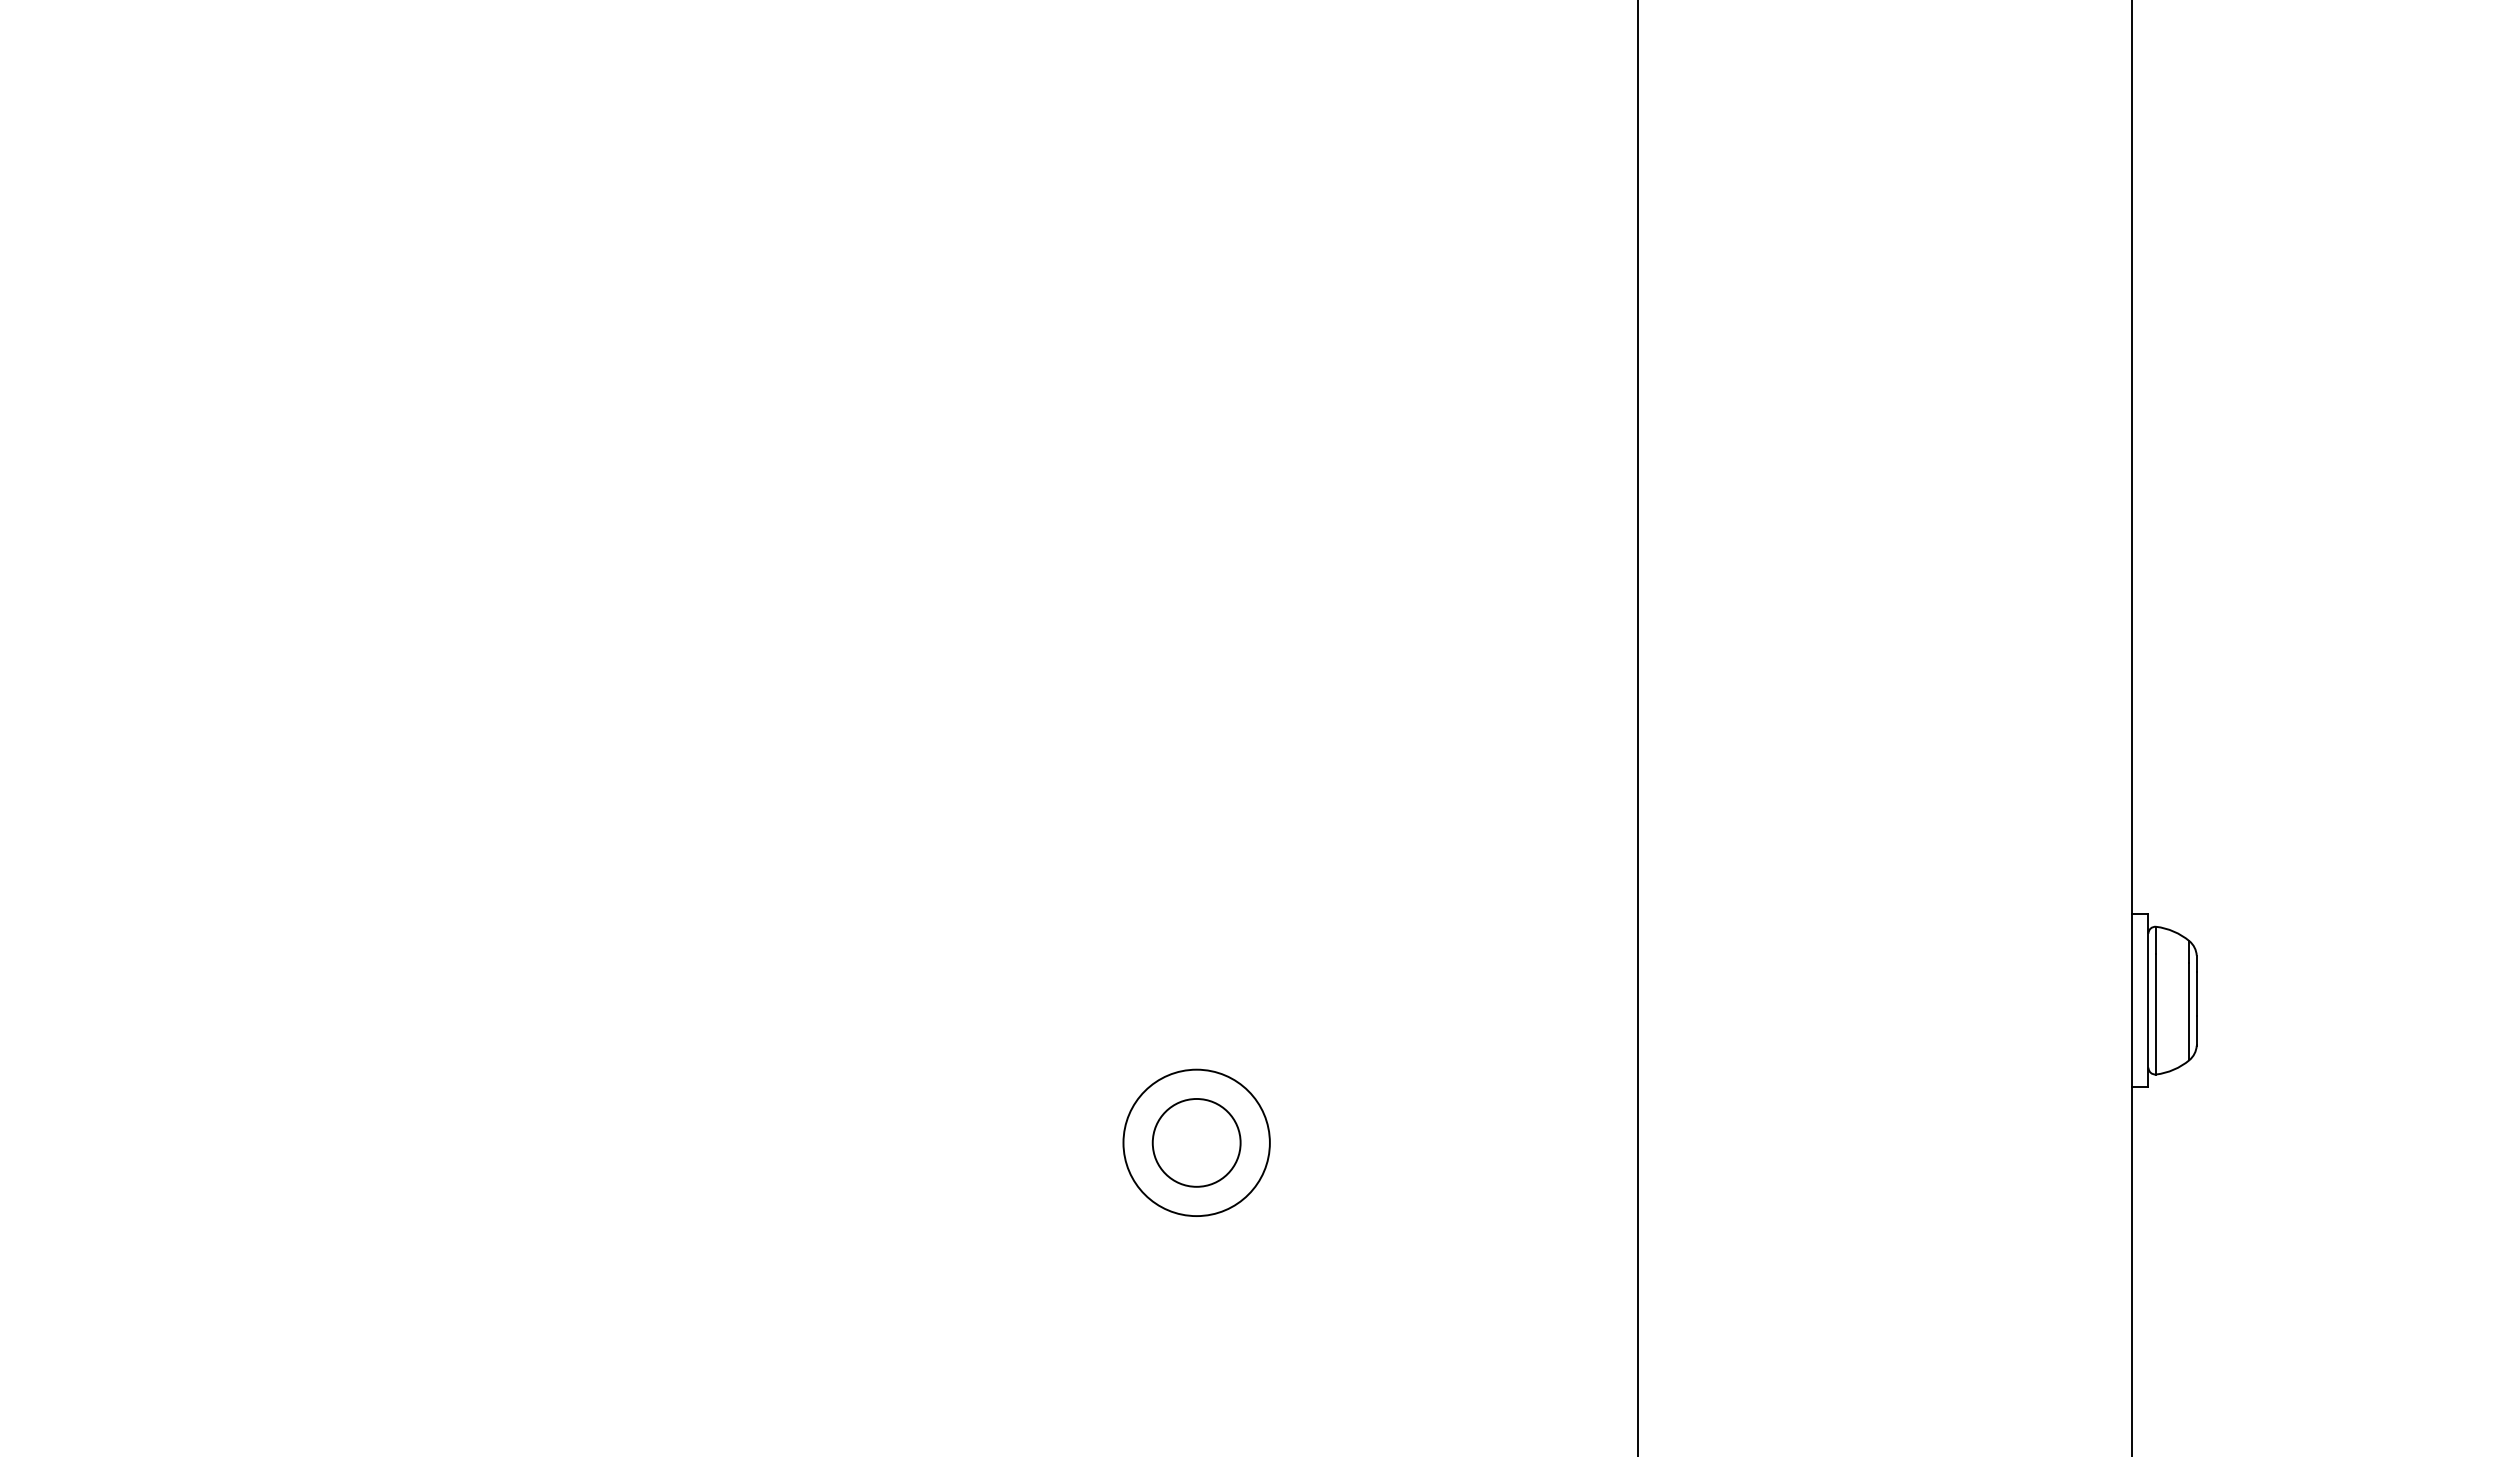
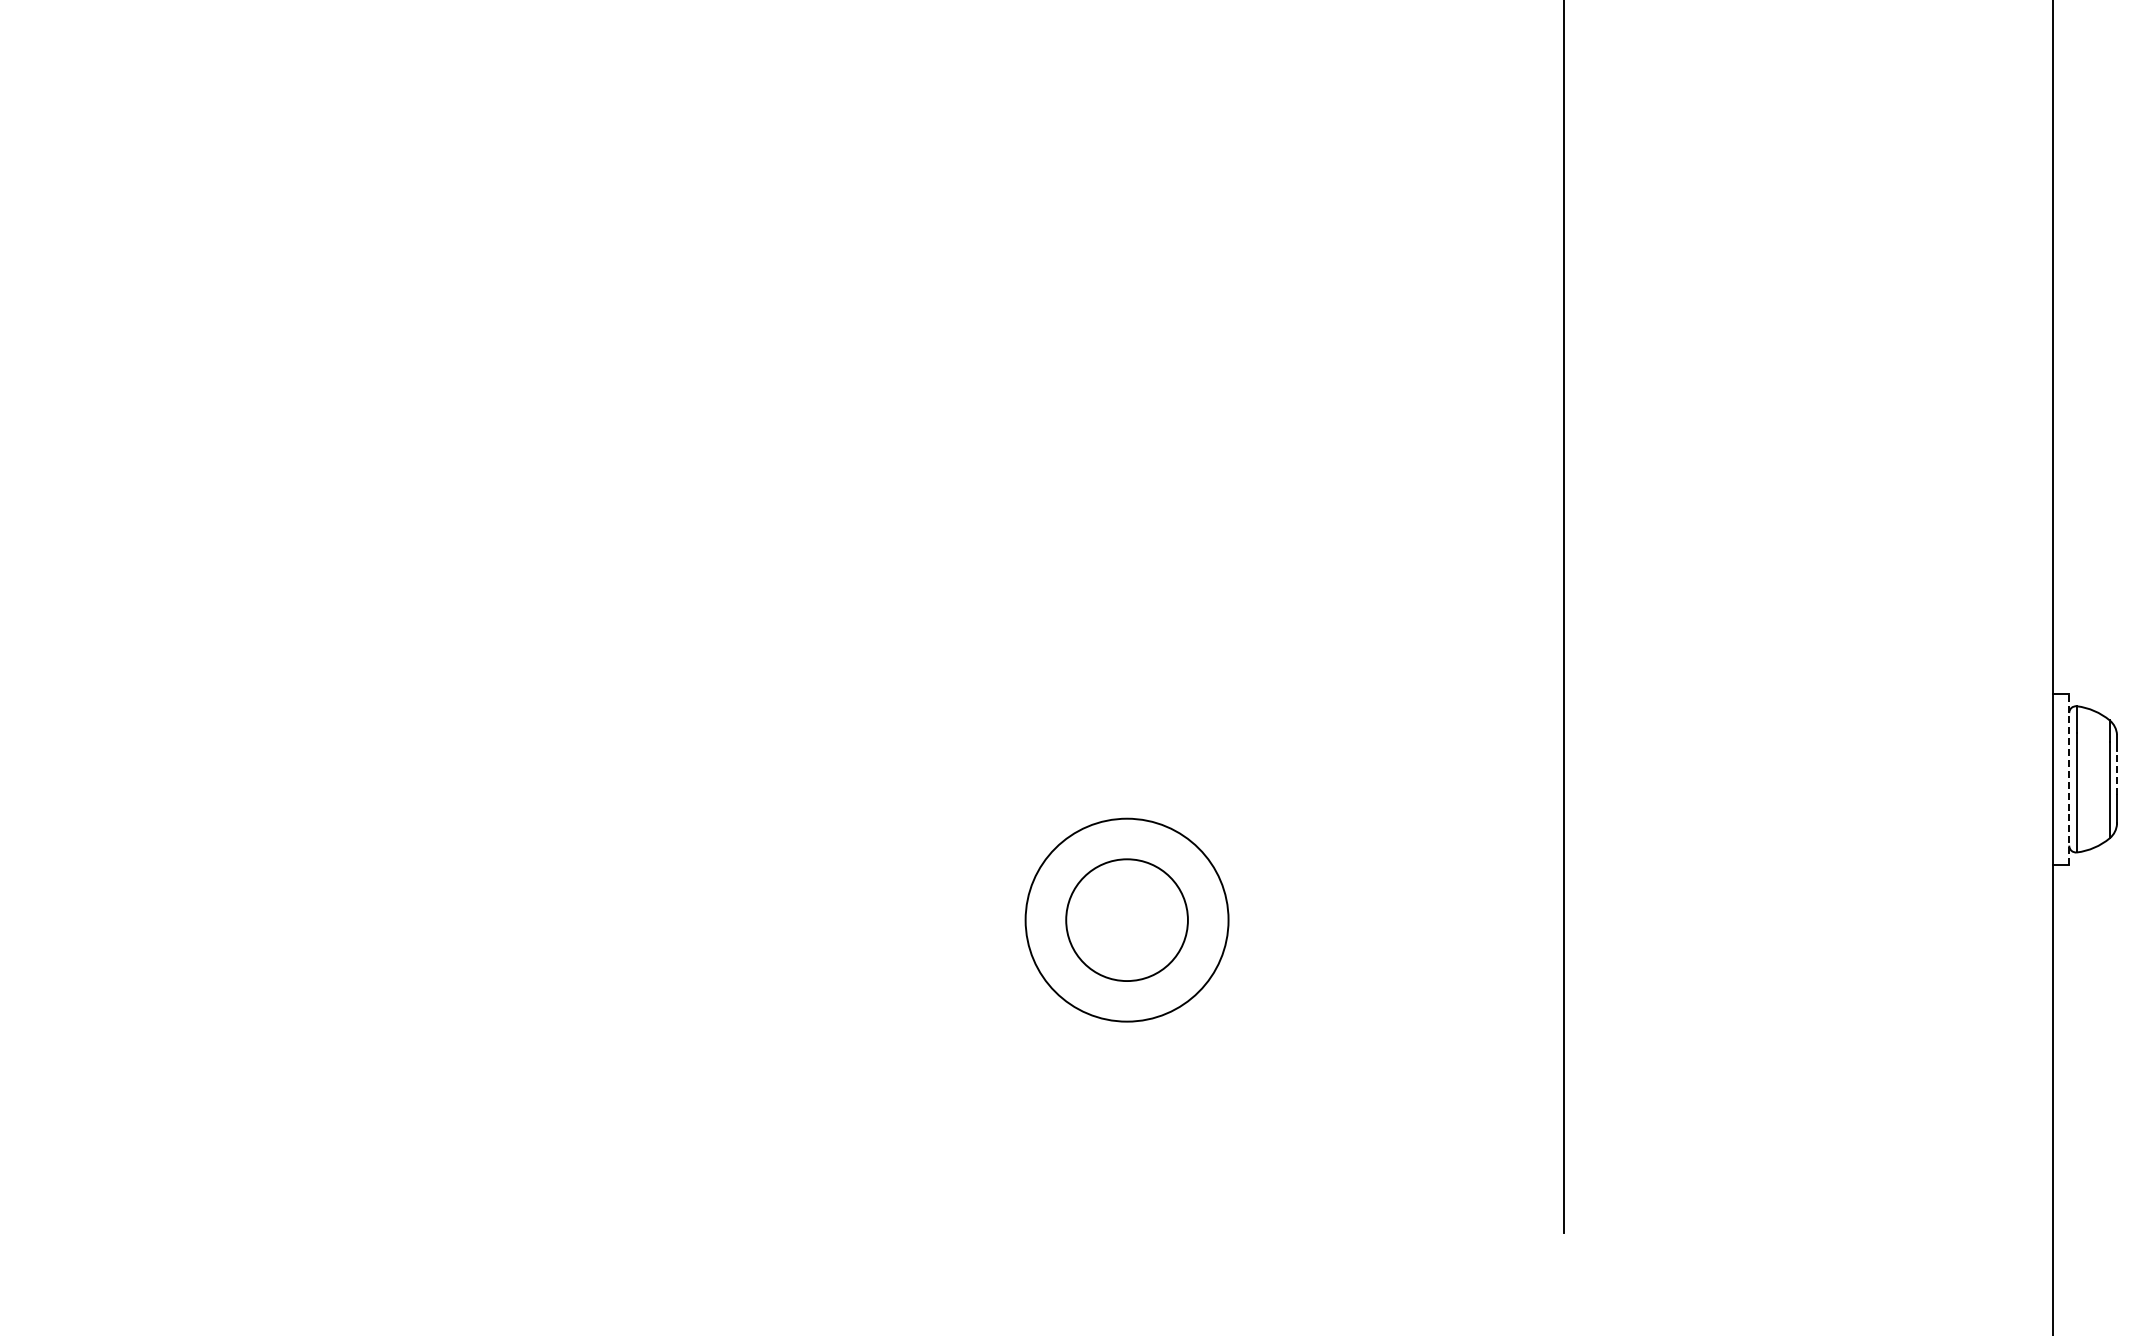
line: (2196, 993) -> (2116, 772), solid -> dashed
line: (2148, 1000) -> (2069, 779), solid -> dashed
circle: (1196, 1142) -> (1126, 919), size x1.4
circle: (1196, 1142) -> (1126, 919), size x1.4

